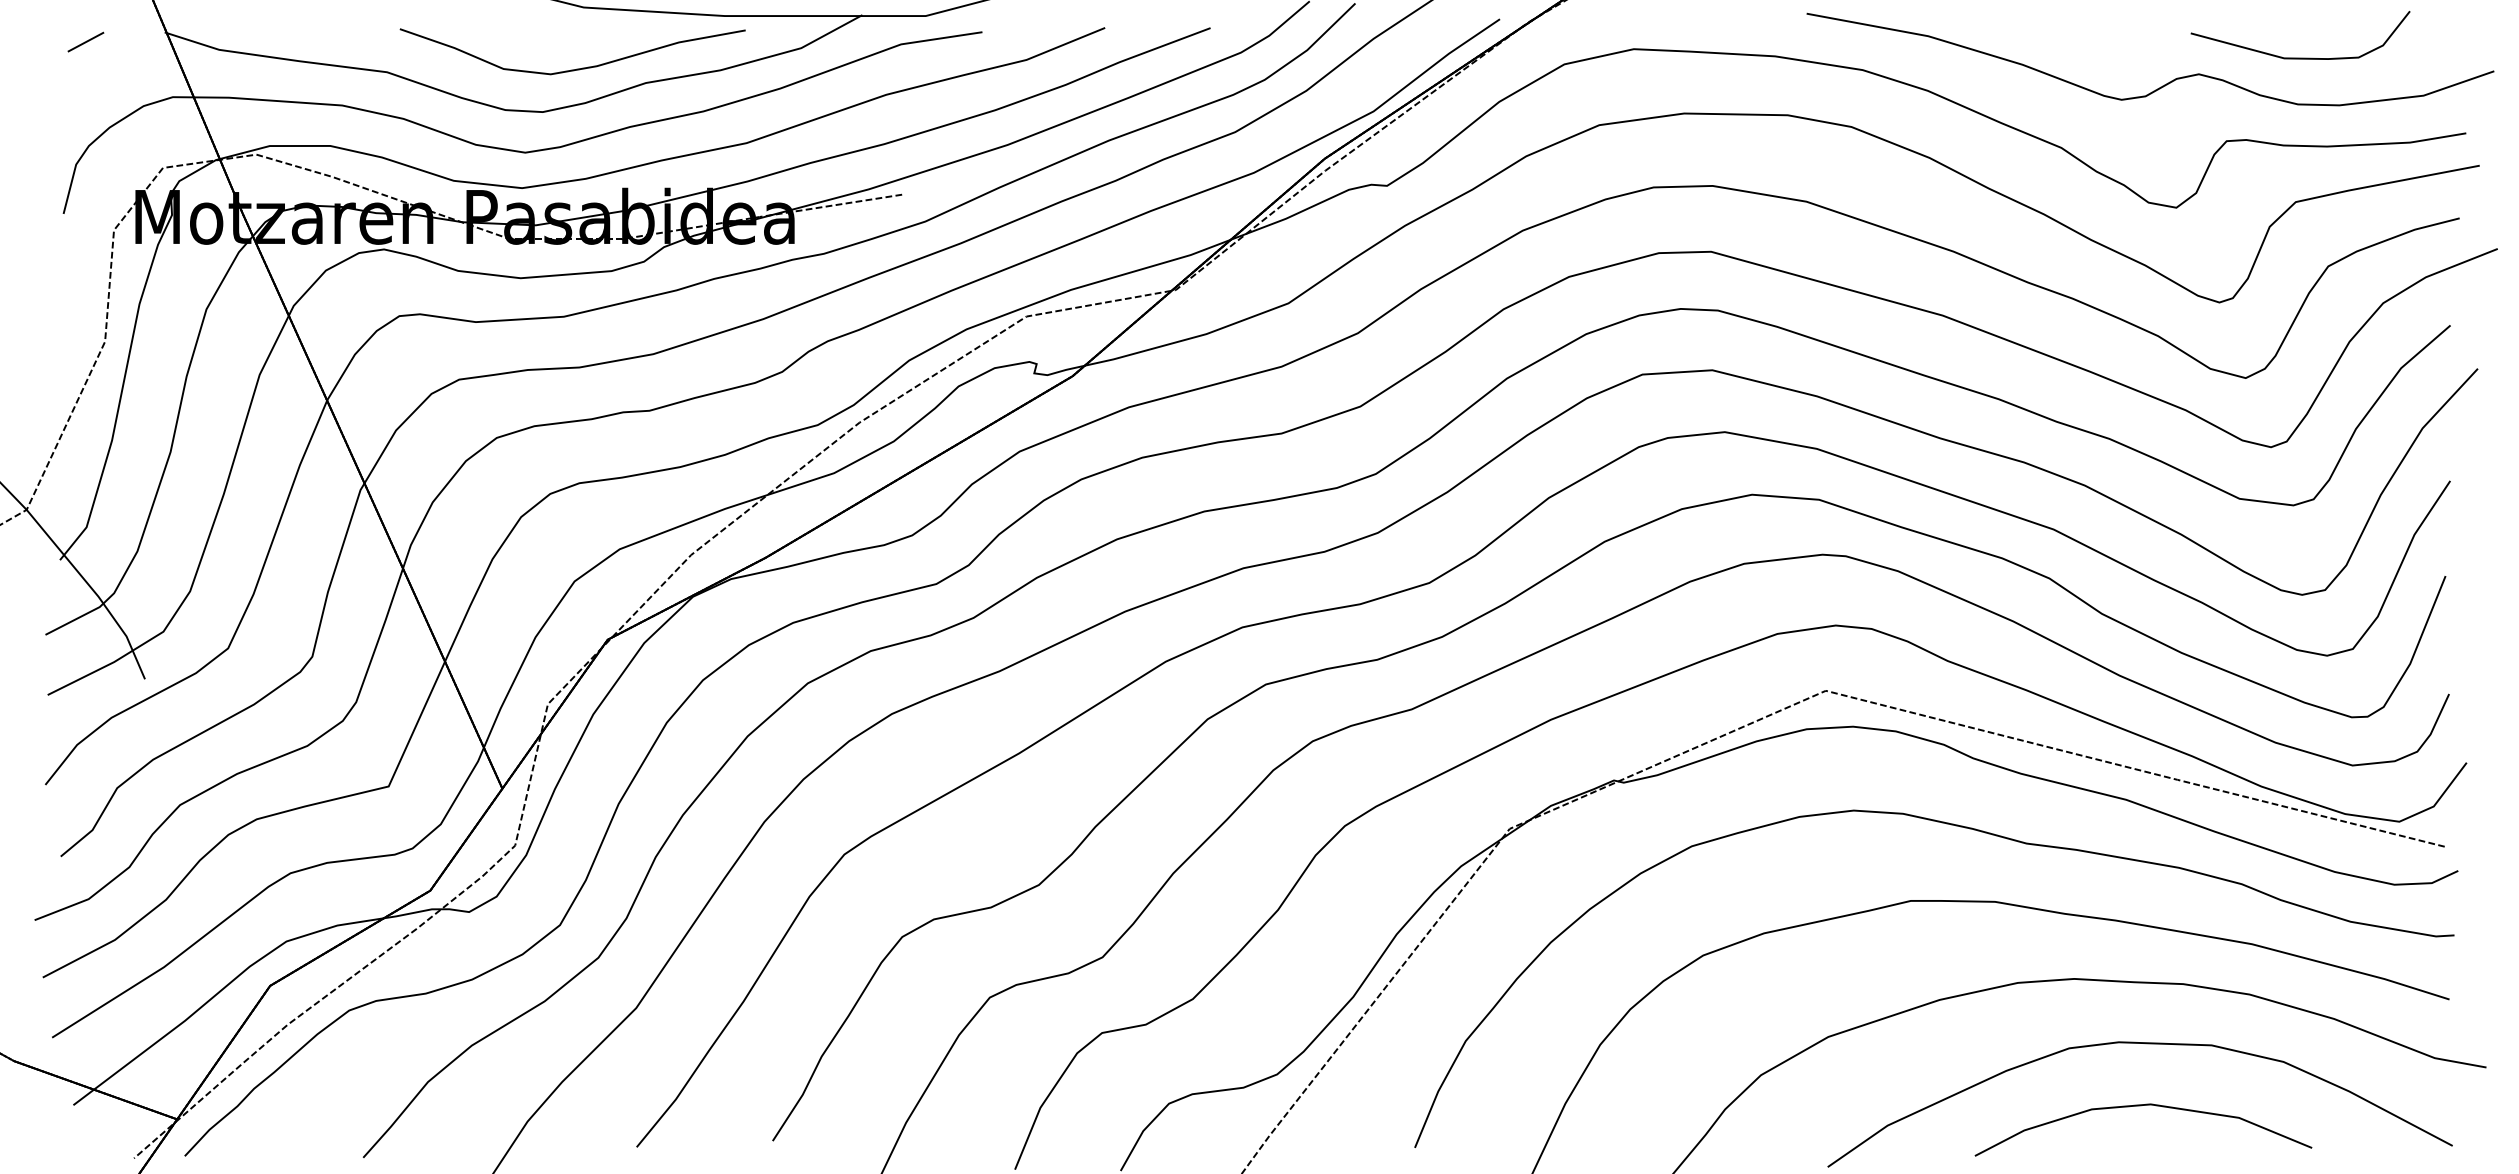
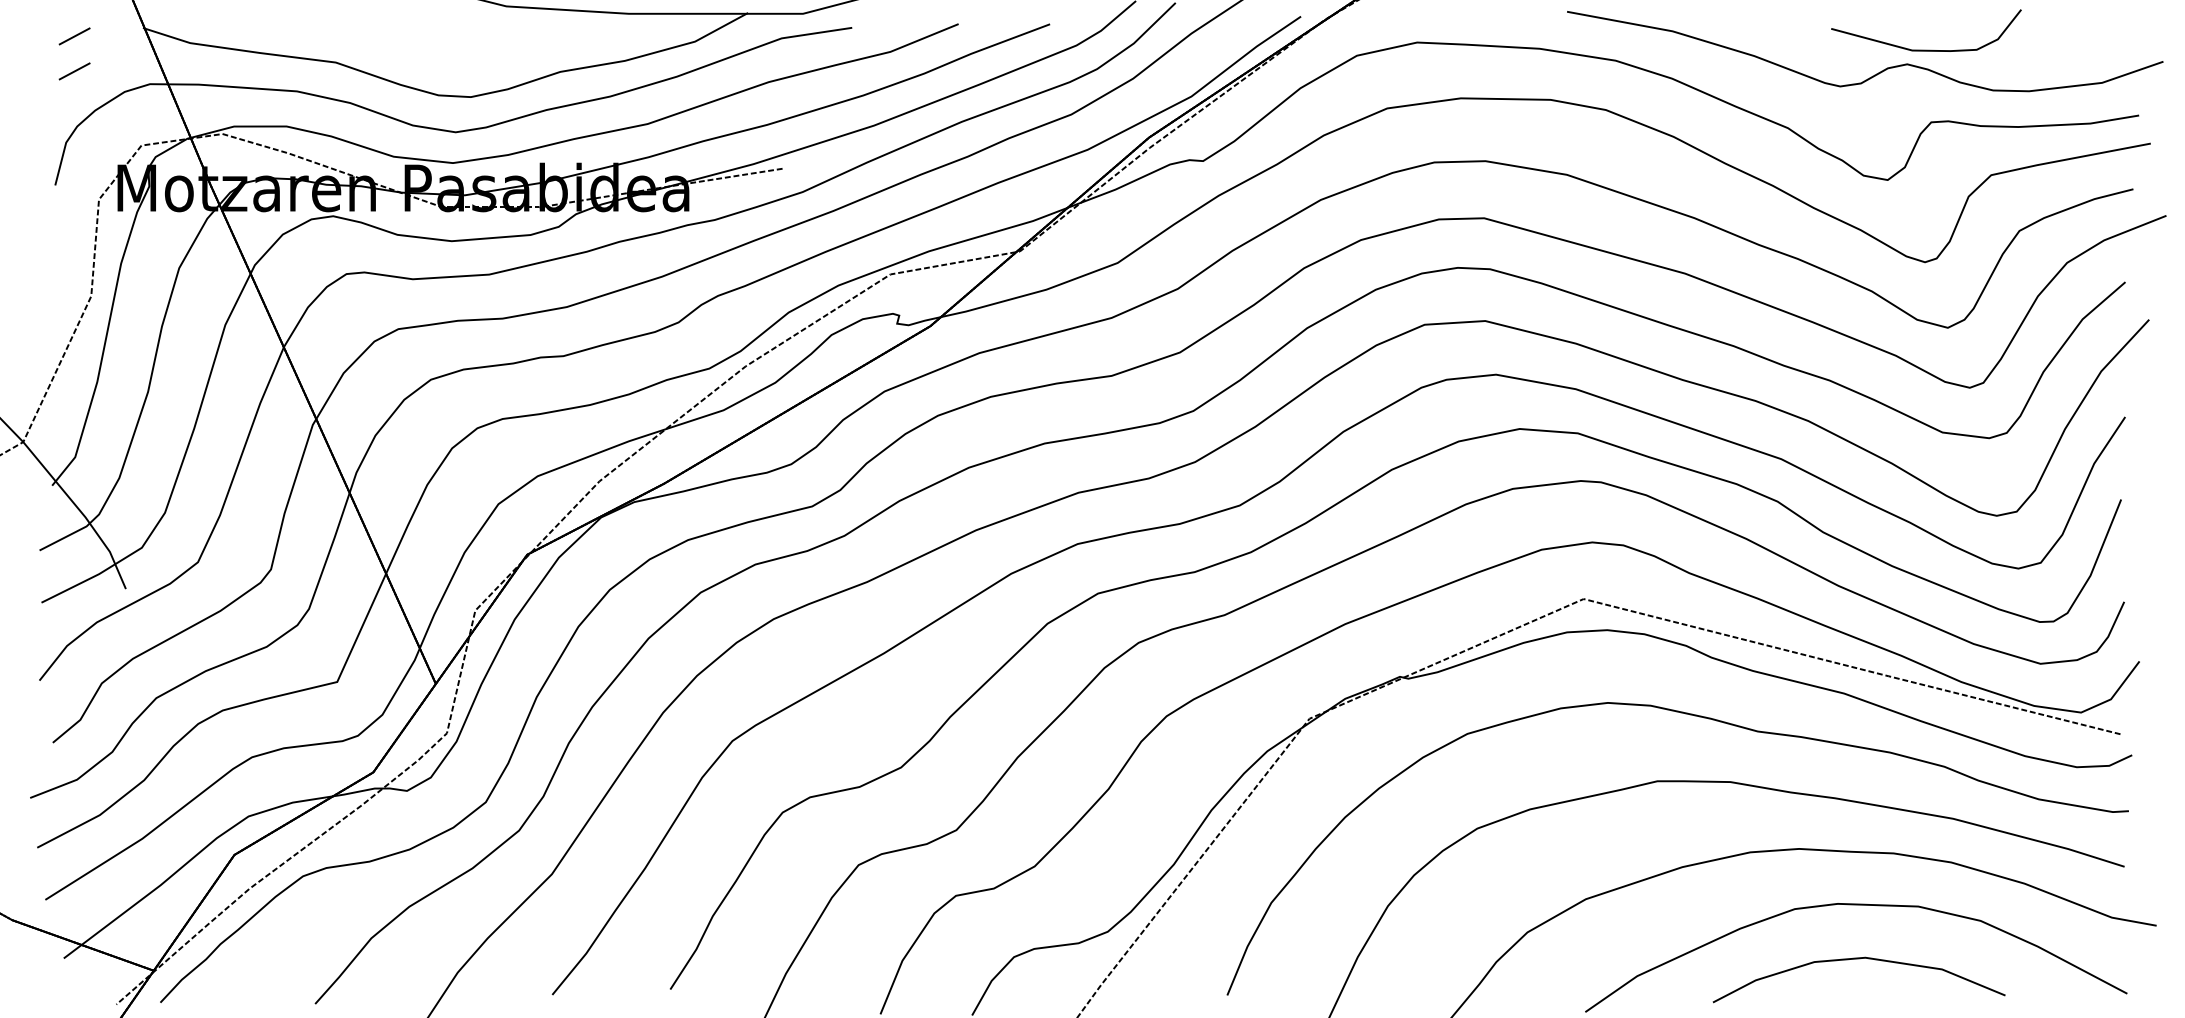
curve: (2300, 57) -> (1926, 49), moved
curve: (574, 68) -> (498, 59), removed
line: (85, 82) -> (74, 71), added

